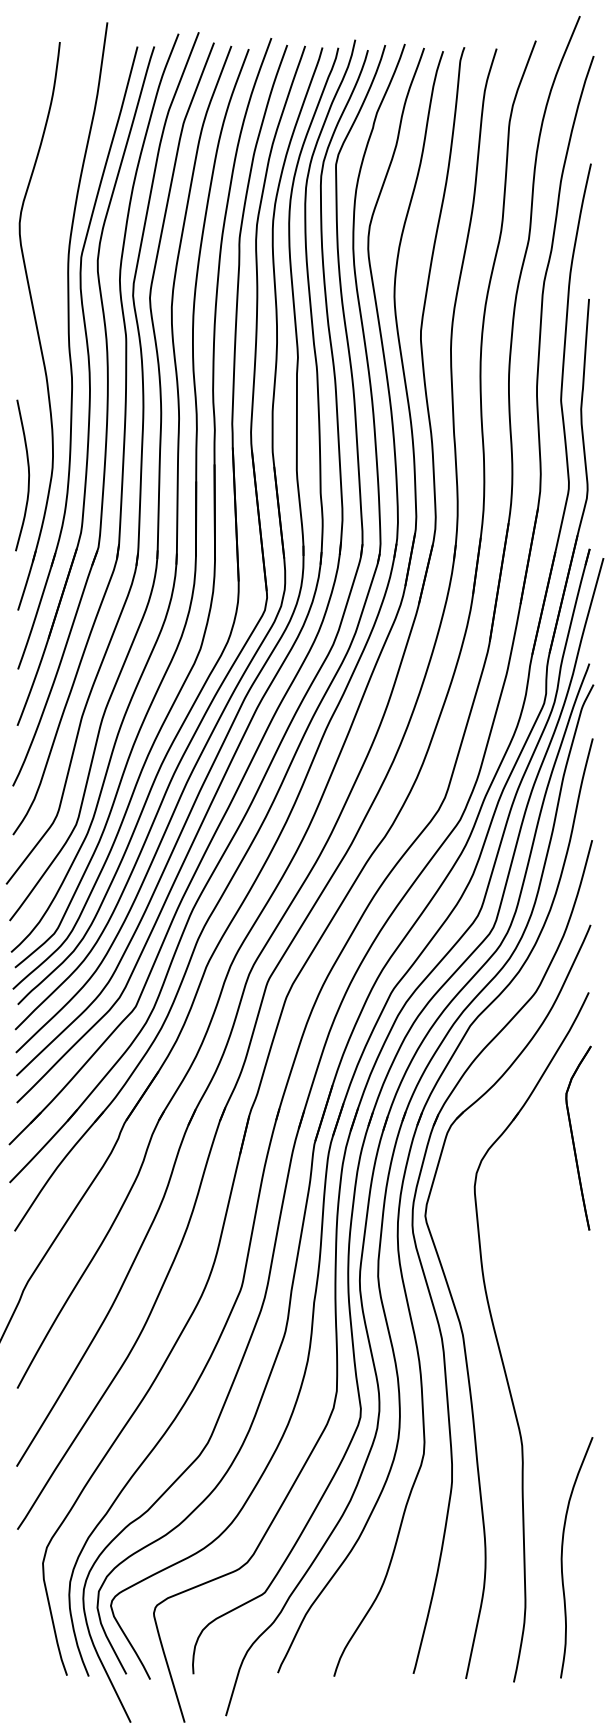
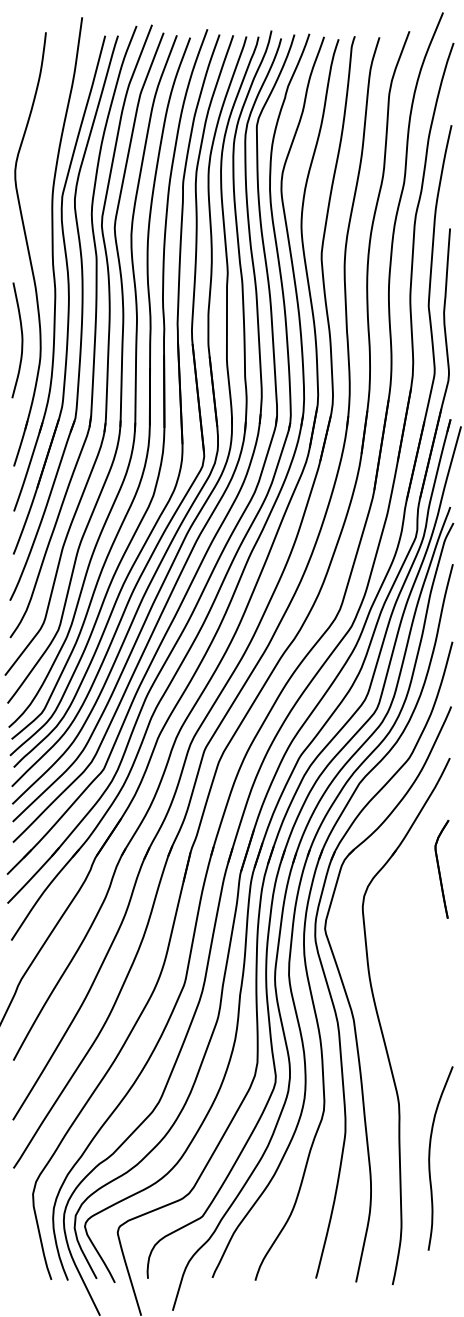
curve: (28, 475) -> (21, 340), moved
part: (578, 1137) -> (442, 868), size x0.7
curve: (562, 1557) -> (429, 1158), moved

